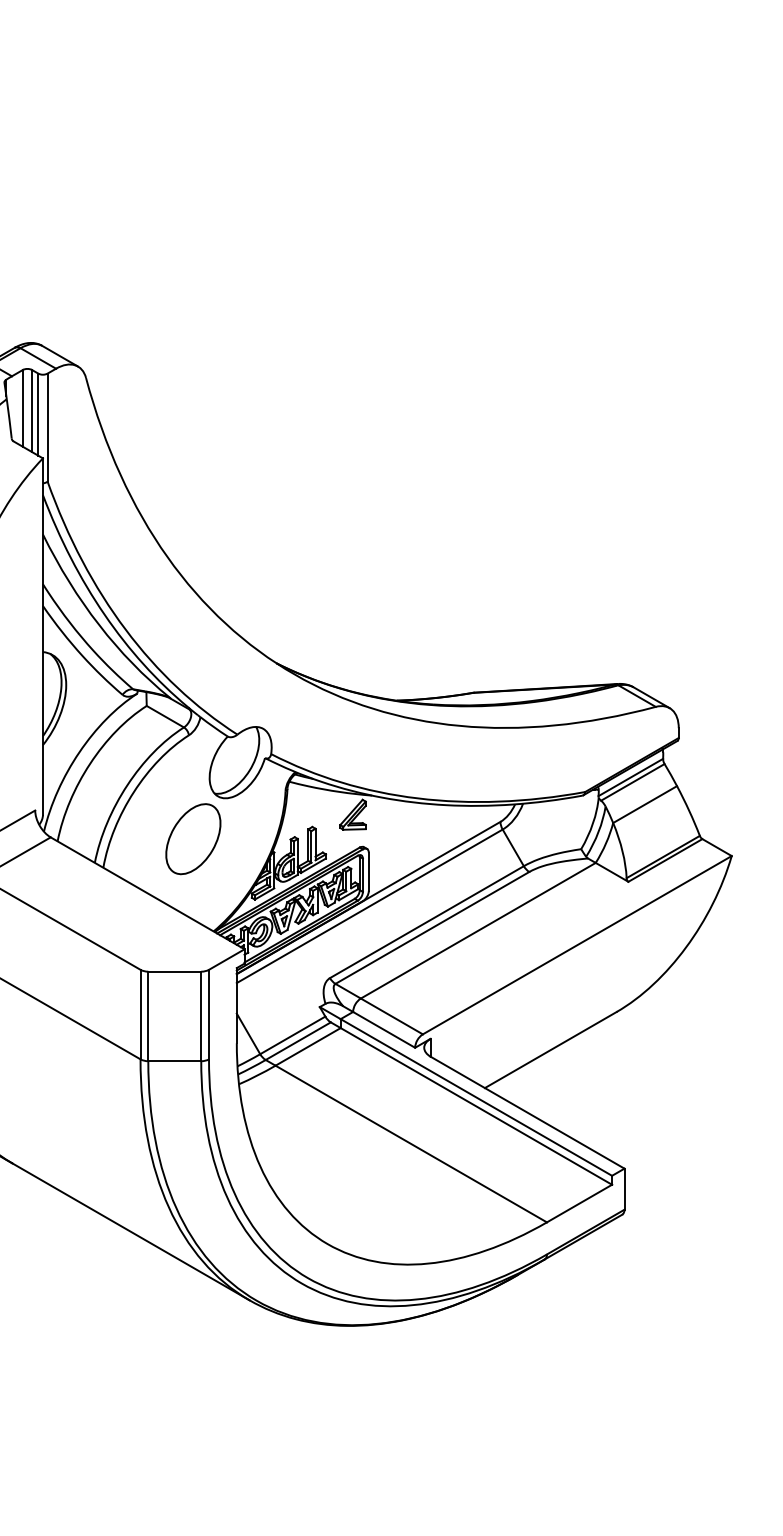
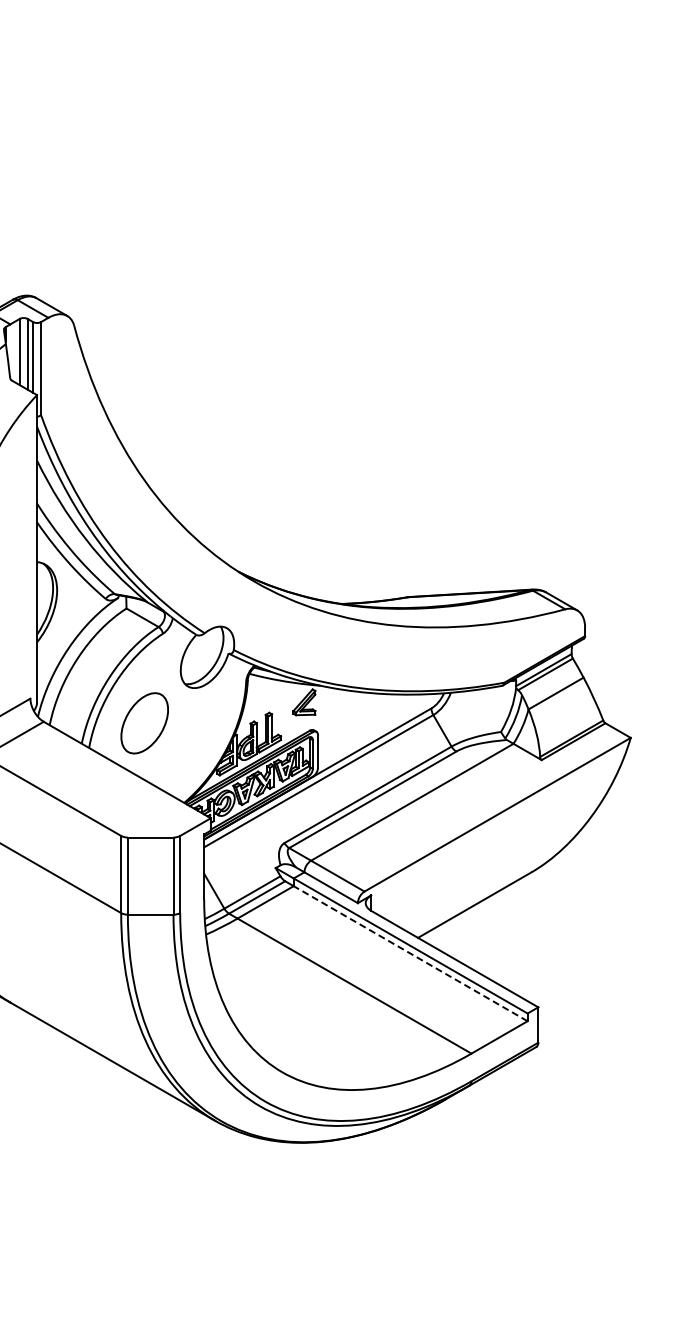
part: (193, 839) -> (144, 723), moved
line: (476, 1106) -> (410, 953), solid -> dashed

